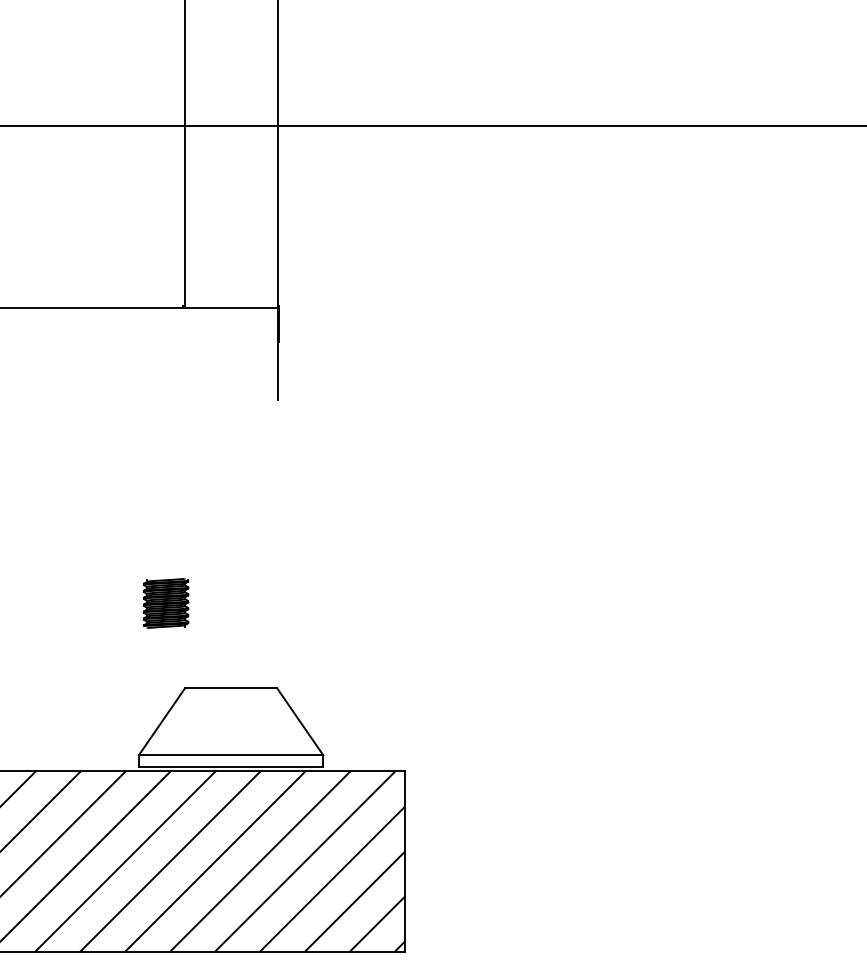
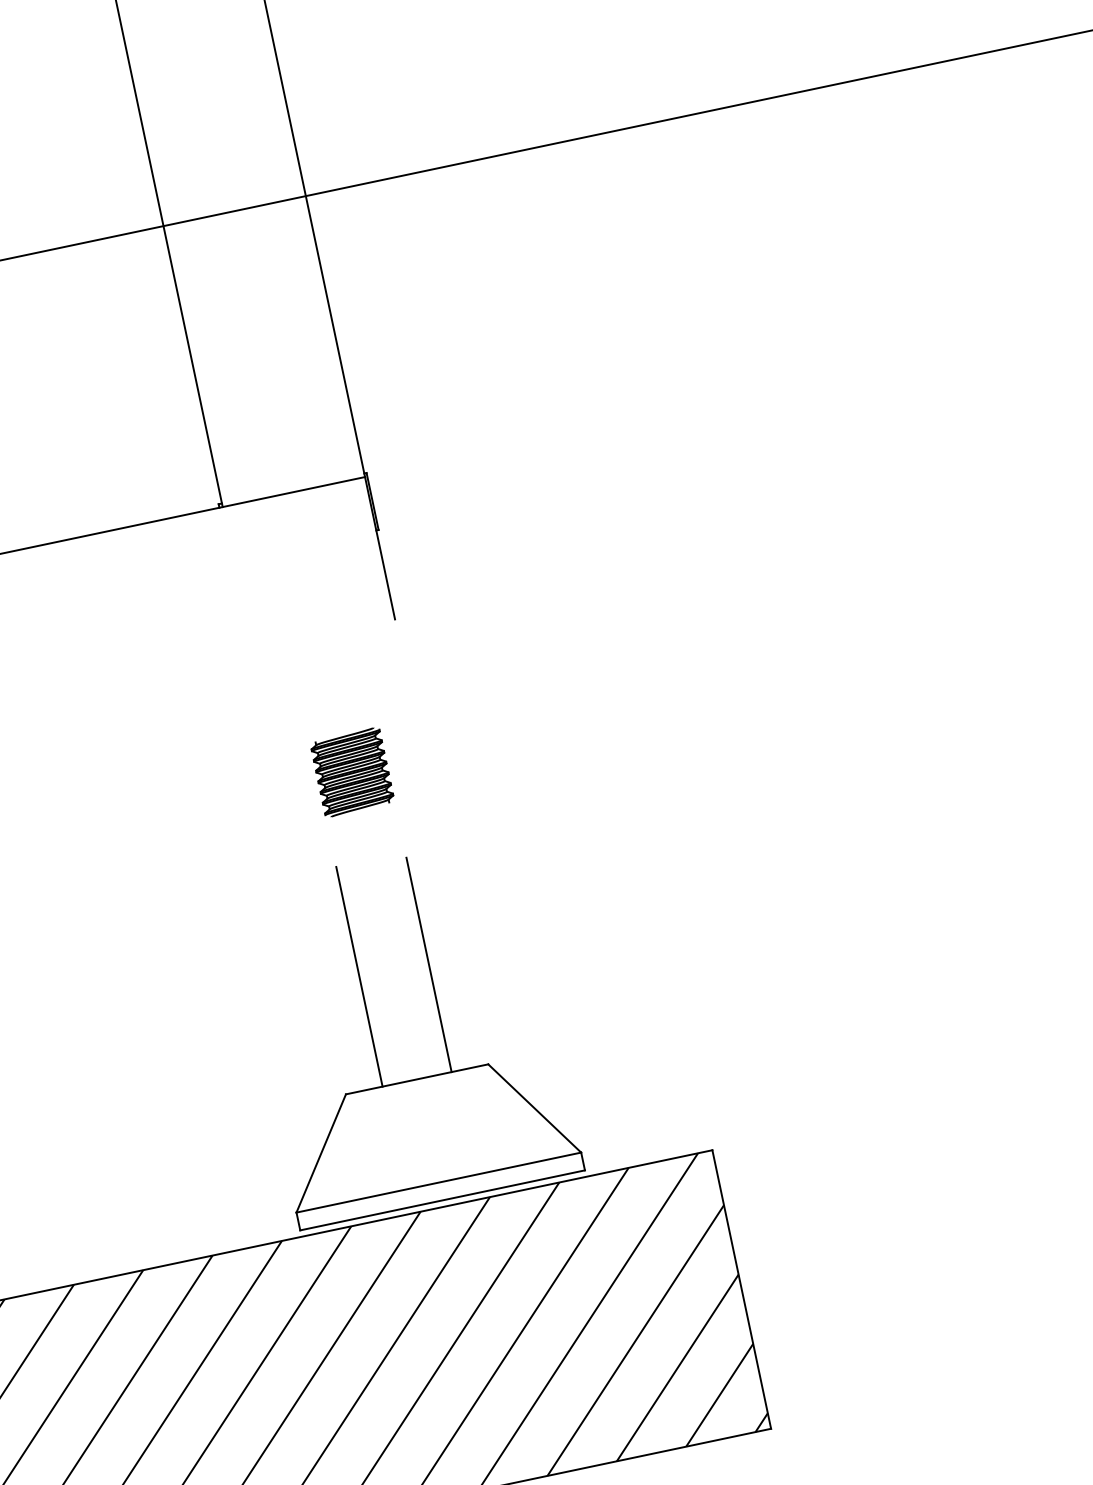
part: (165, 603) -> (351, 772), moved
line: (208, 617) -> (359, 977), added
line: (253, 618) -> (428, 964), added

